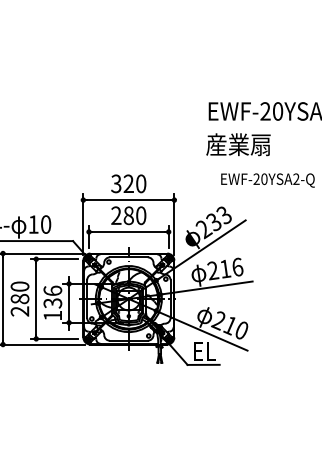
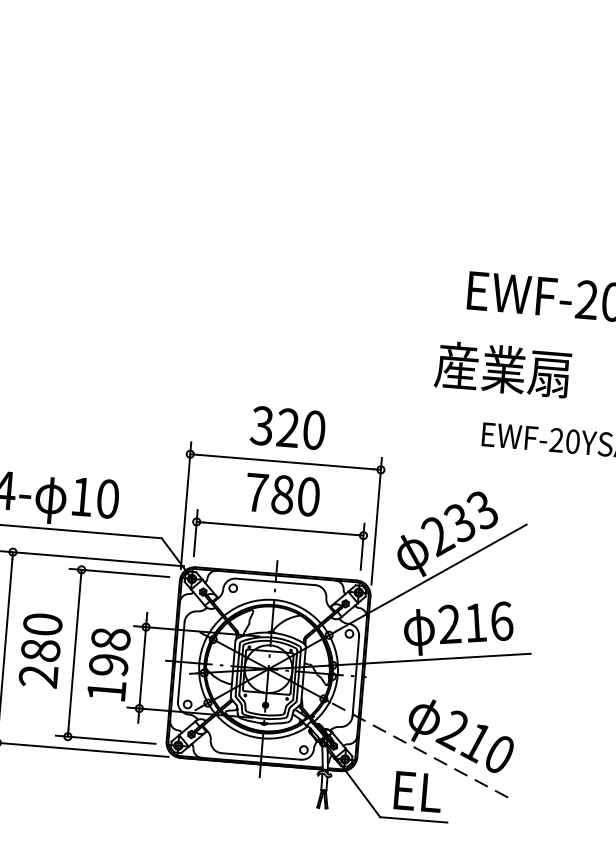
text: (238, 144) -> (503, 369), moved
text: (116, 215) -> (257, 492), 280 -> 780
text: (52, 296) -> (109, 650), 136 -> 198
line: (203, 331) -> (419, 749), solid -> dashed

